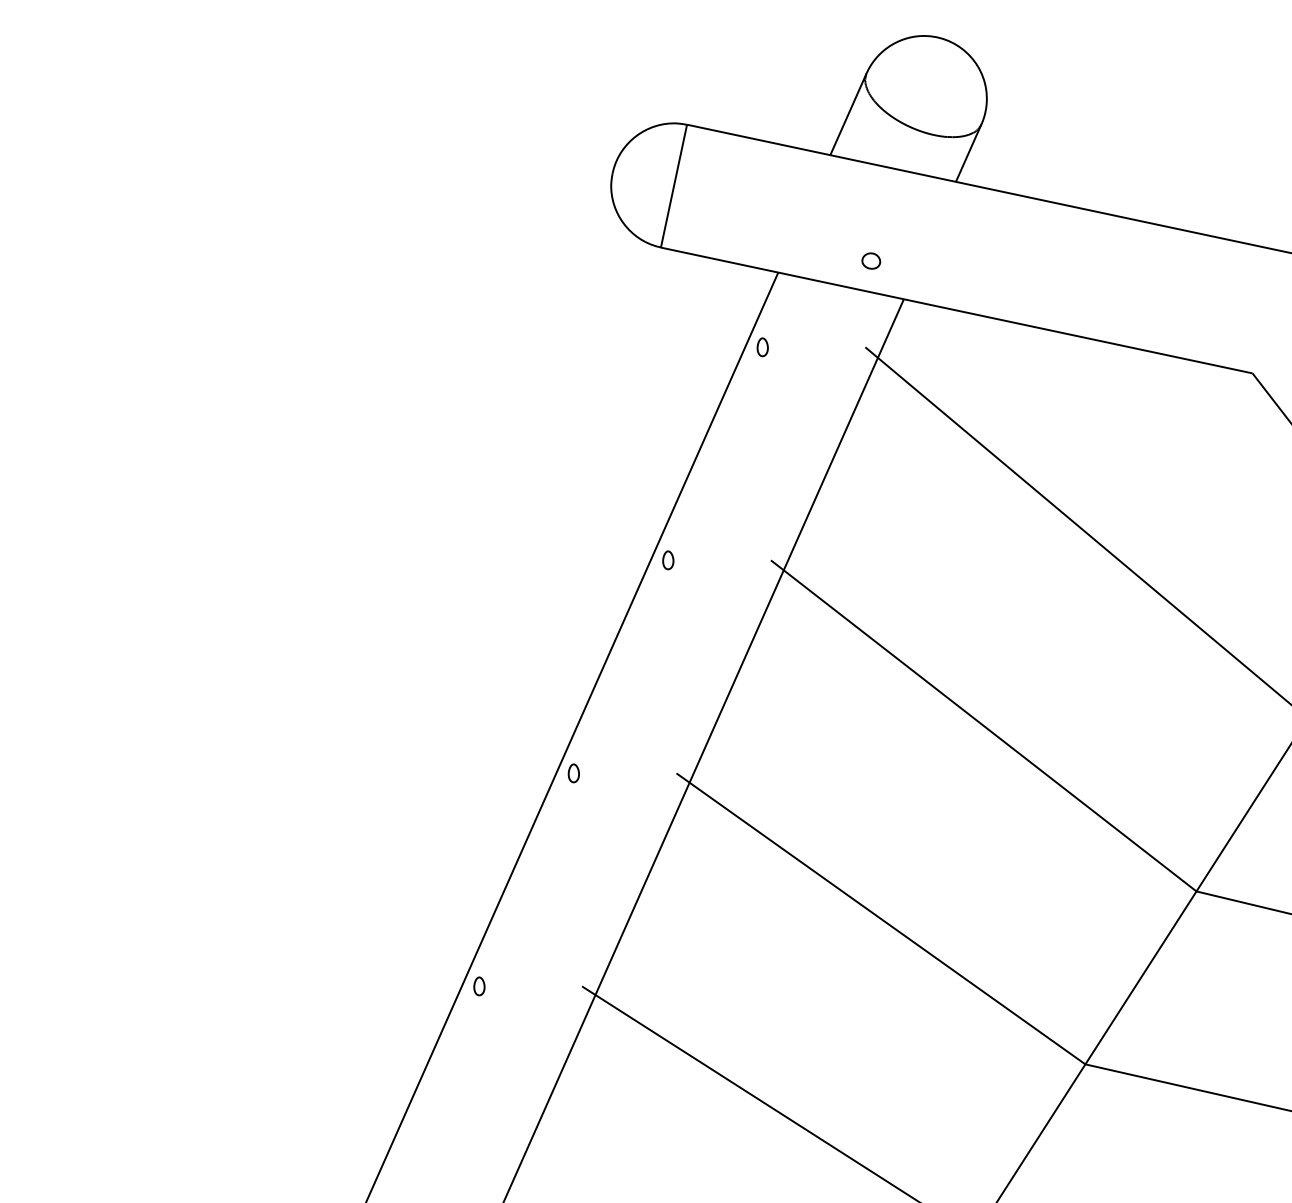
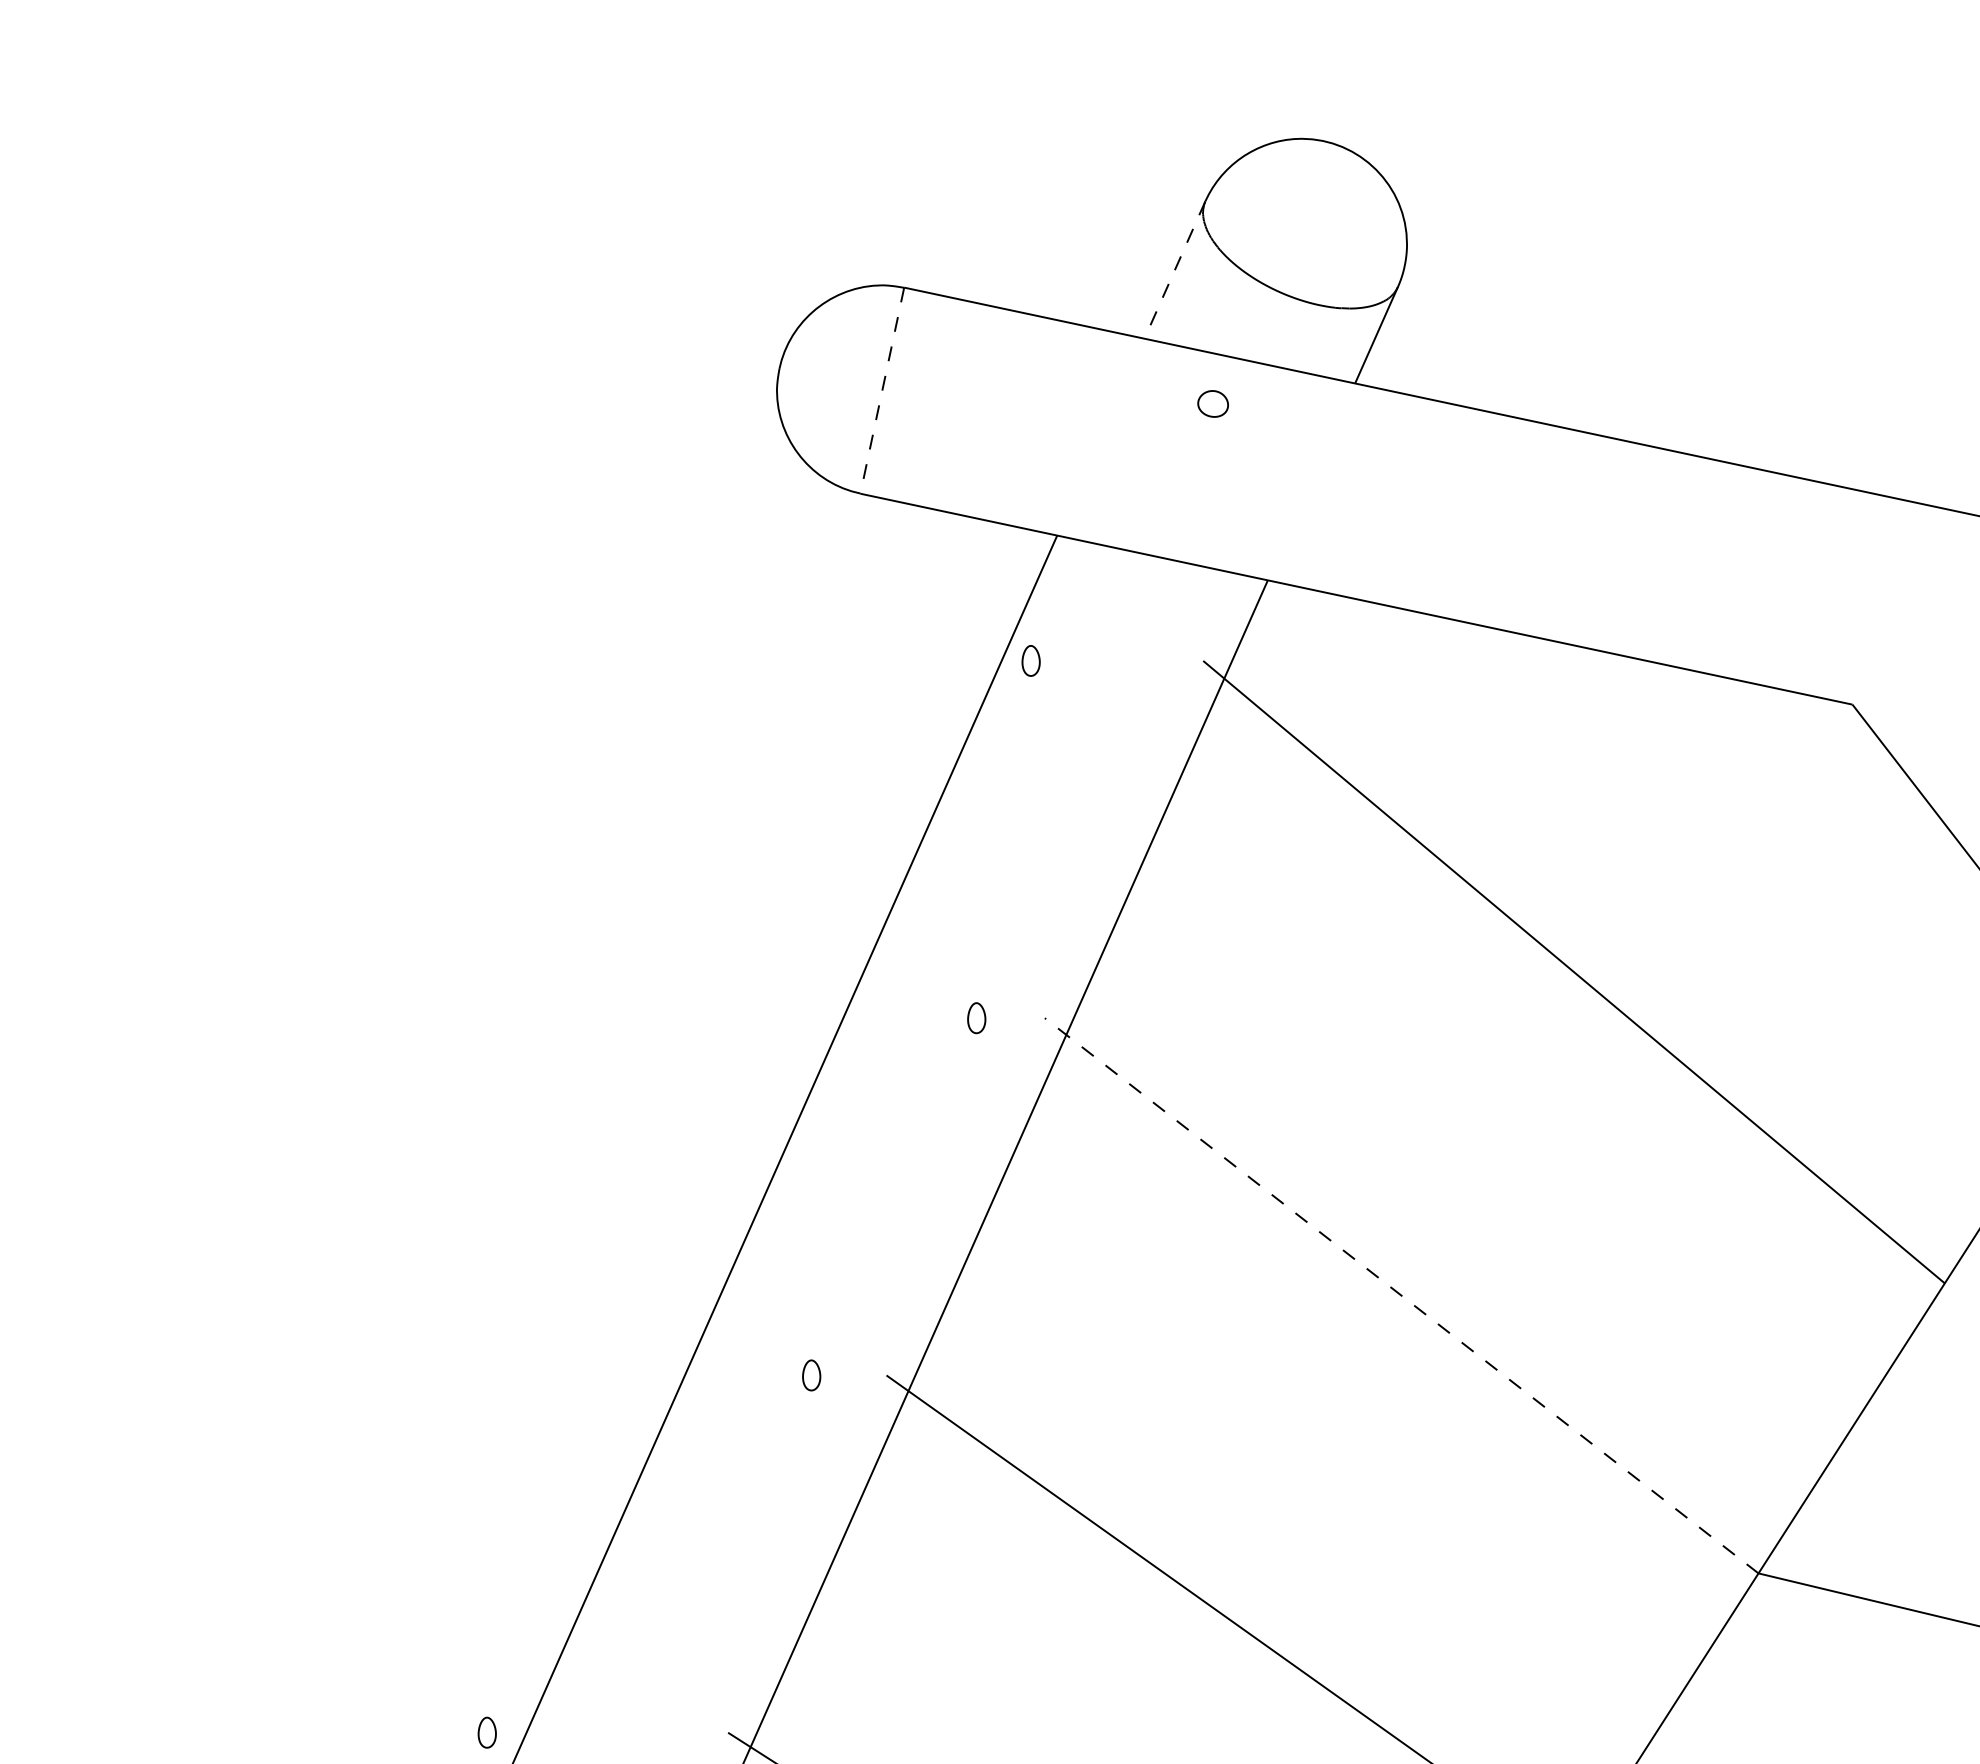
line: (848, 114) -> (1174, 270), solid -> dashed
line: (674, 186) -> (883, 391), solid -> dashed
part: (871, 260) -> (1213, 402), moved
part: (668, 560) -> (977, 1018), moved
line: (983, 725) -> (1401, 1295), solid -> dashed
part: (573, 773) -> (811, 1375), moved
part: (479, 986) -> (487, 1732), moved

